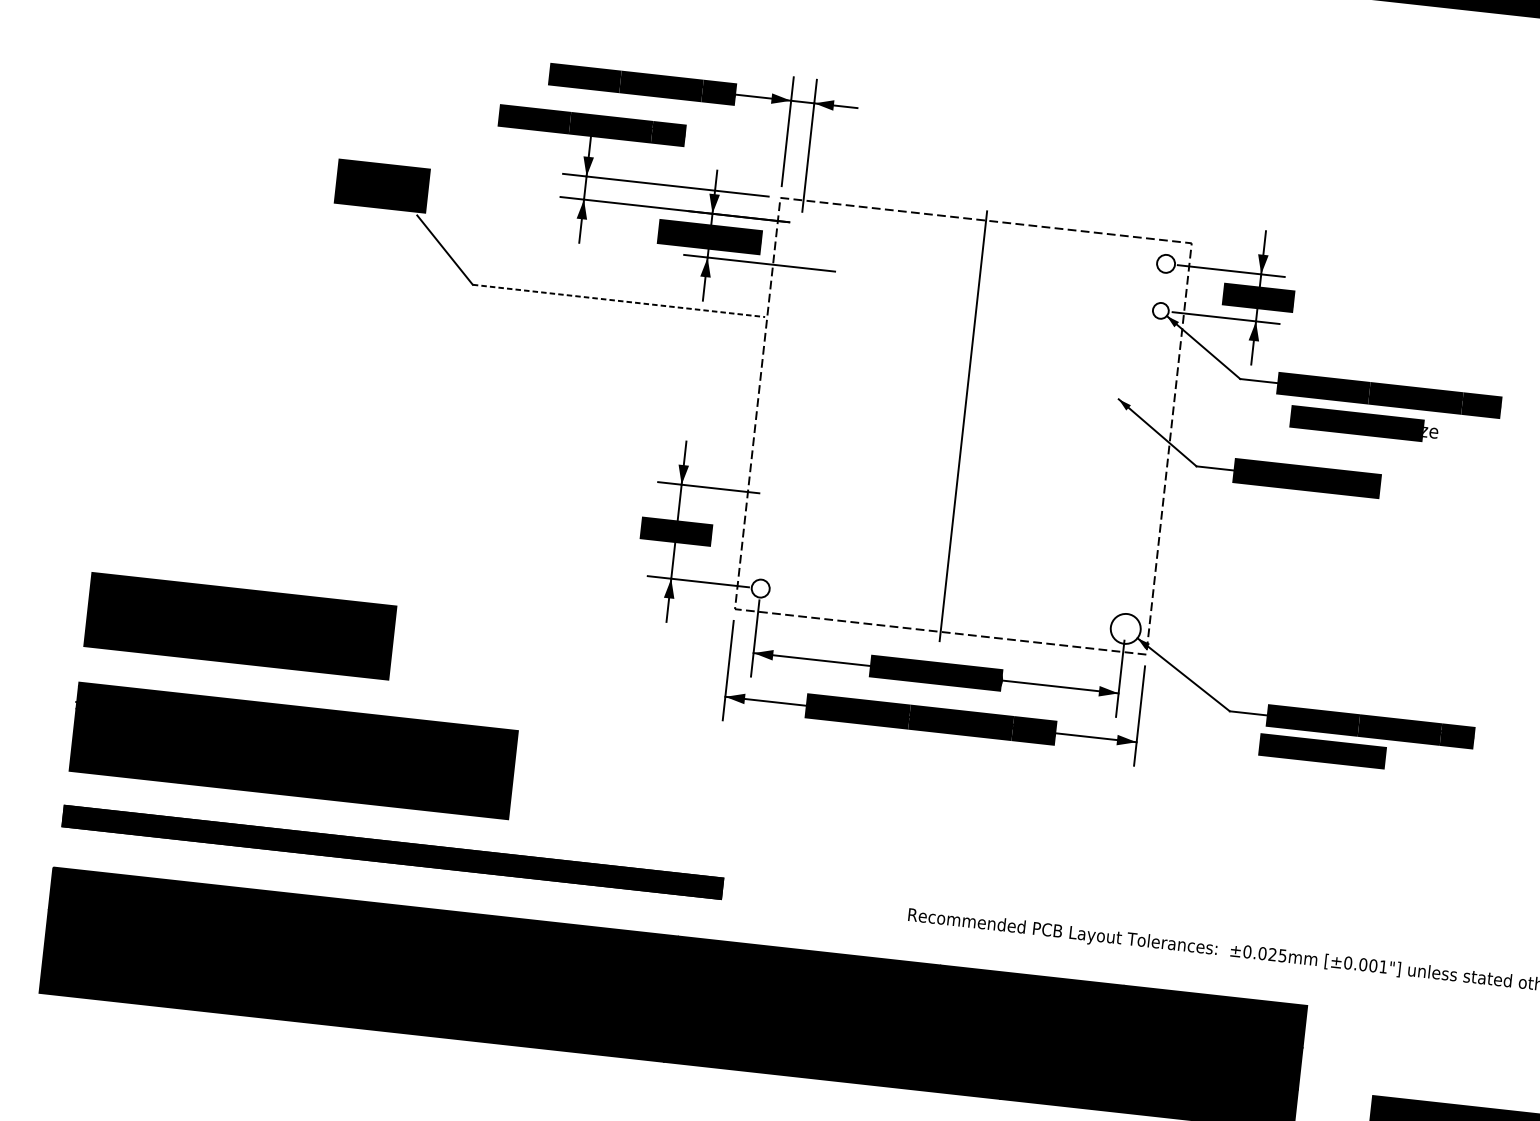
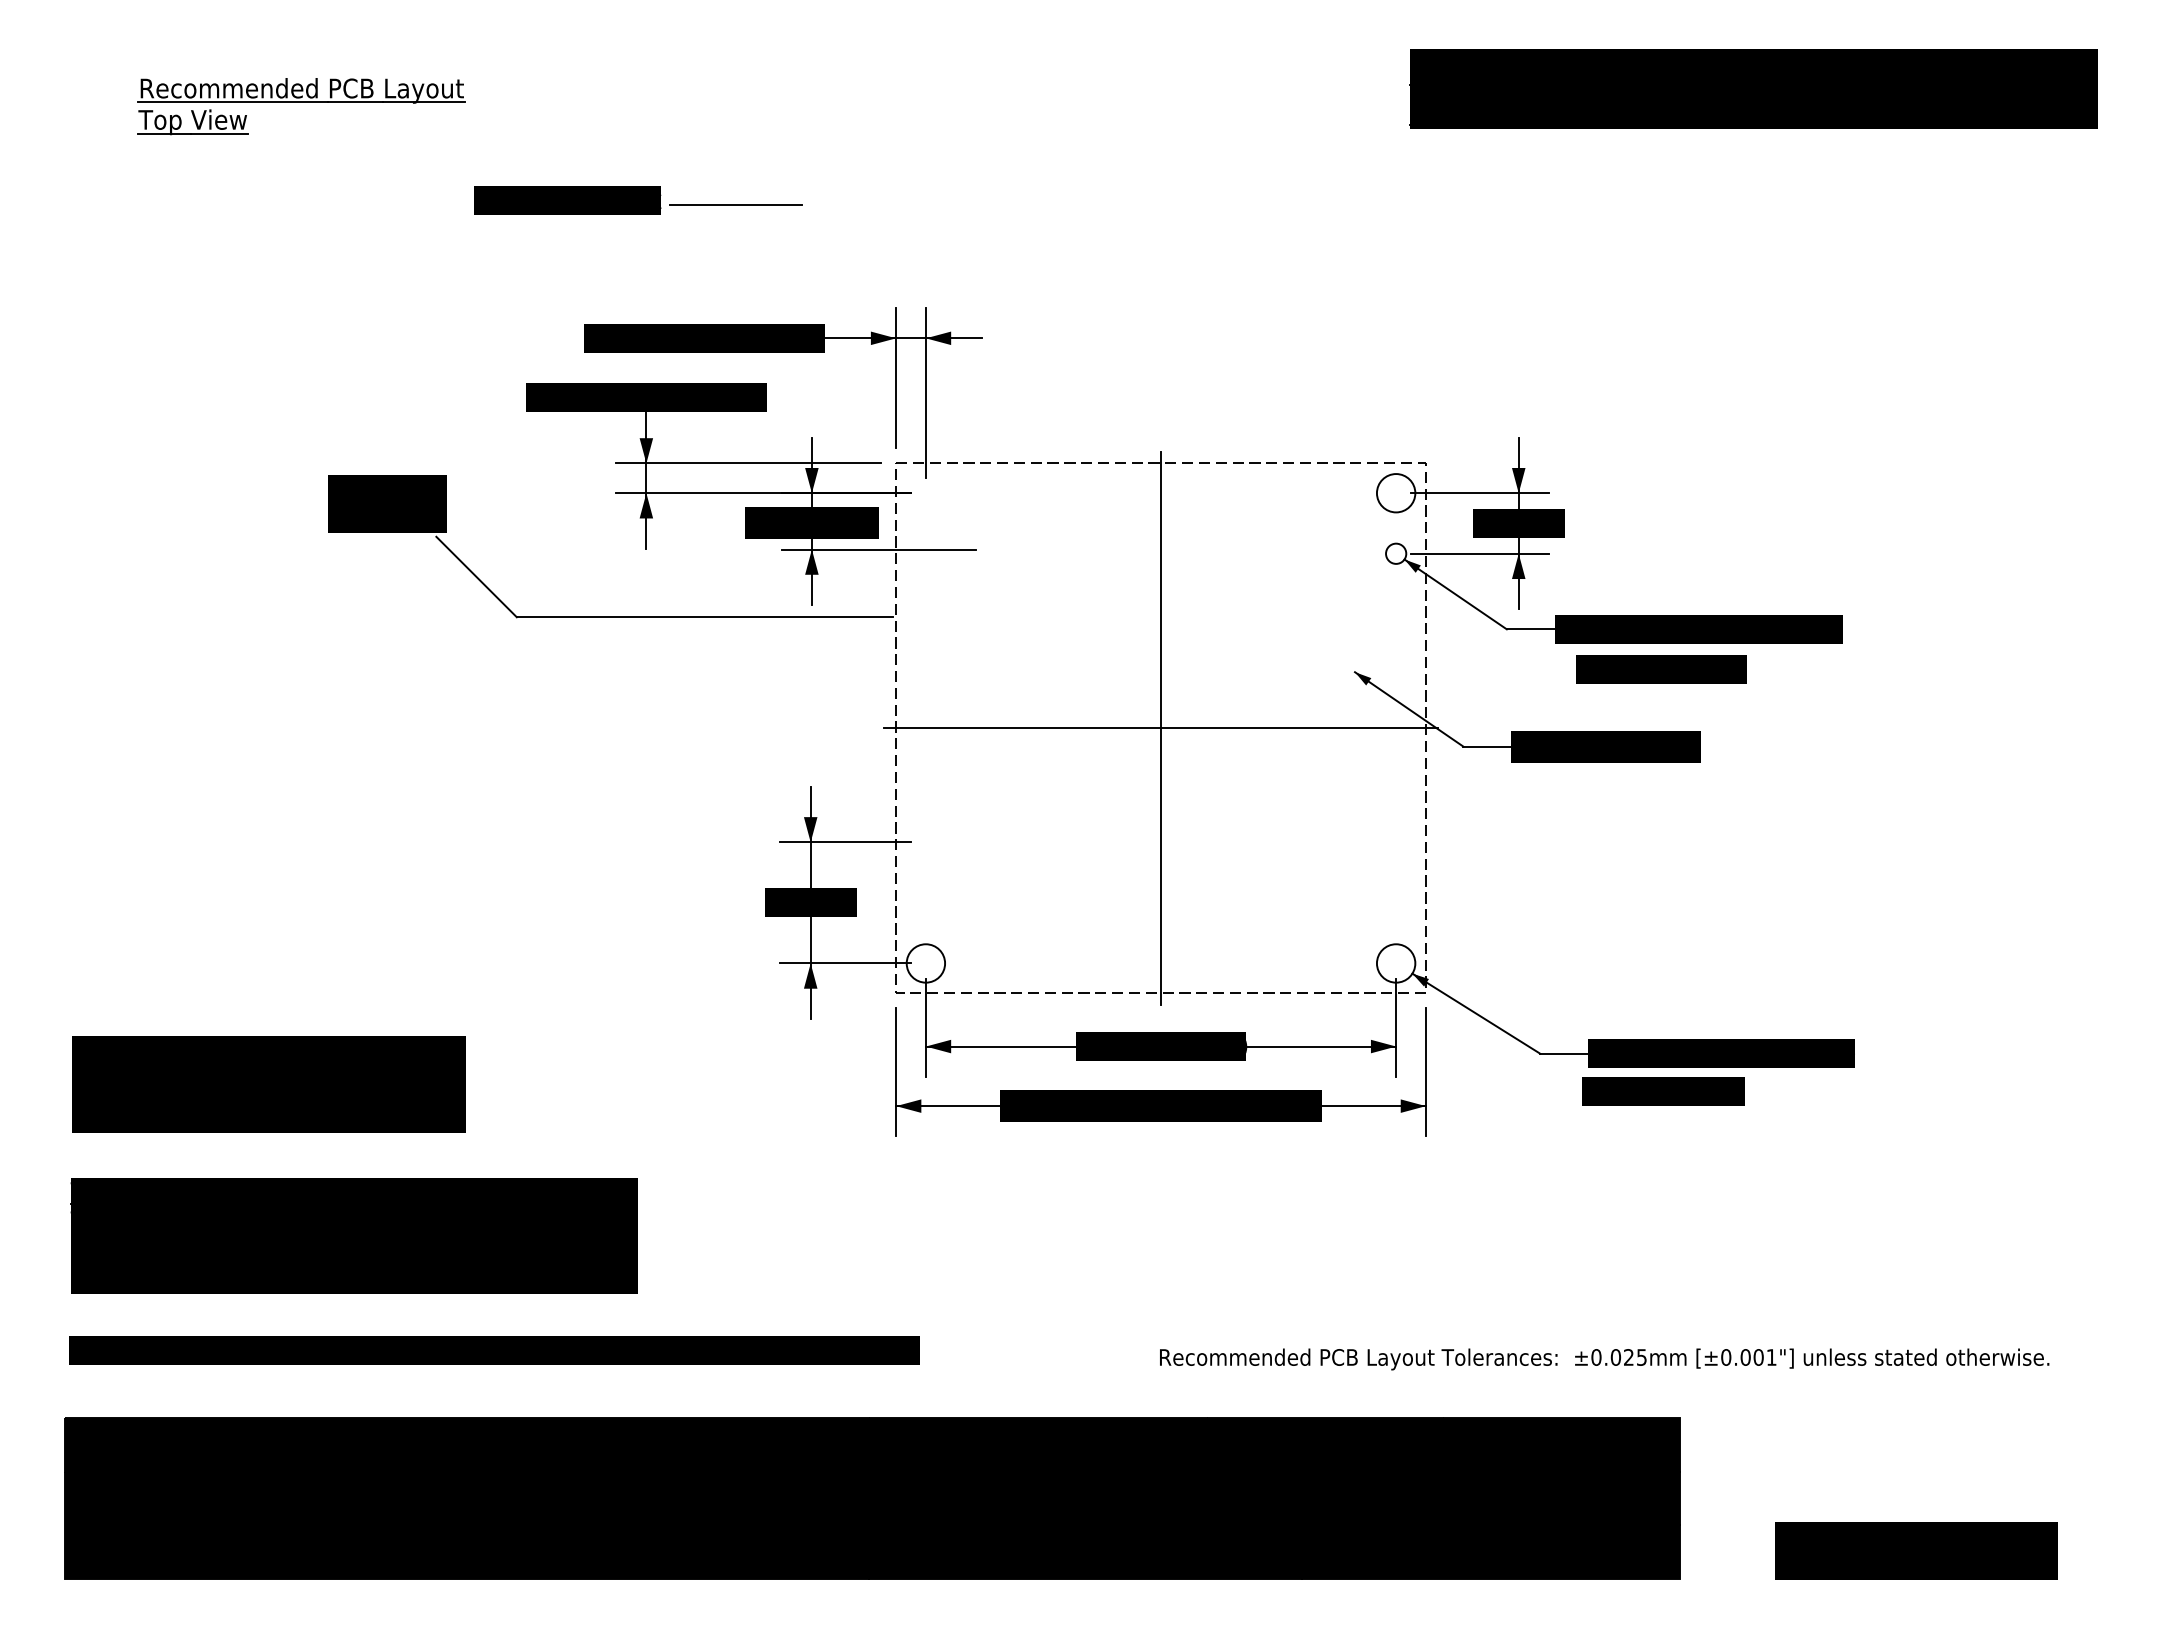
circle: (1165, 264) -> (1395, 493), size x1.67
line: (619, 301) -> (705, 617), dashed -> solid
line: (962, 426) -> (1160, 728), added
text: (1430, 433) -> (1756, 671), Socket Body Size -> Alignment Hole
circle: (760, 588) -> (925, 963), size x1.67

